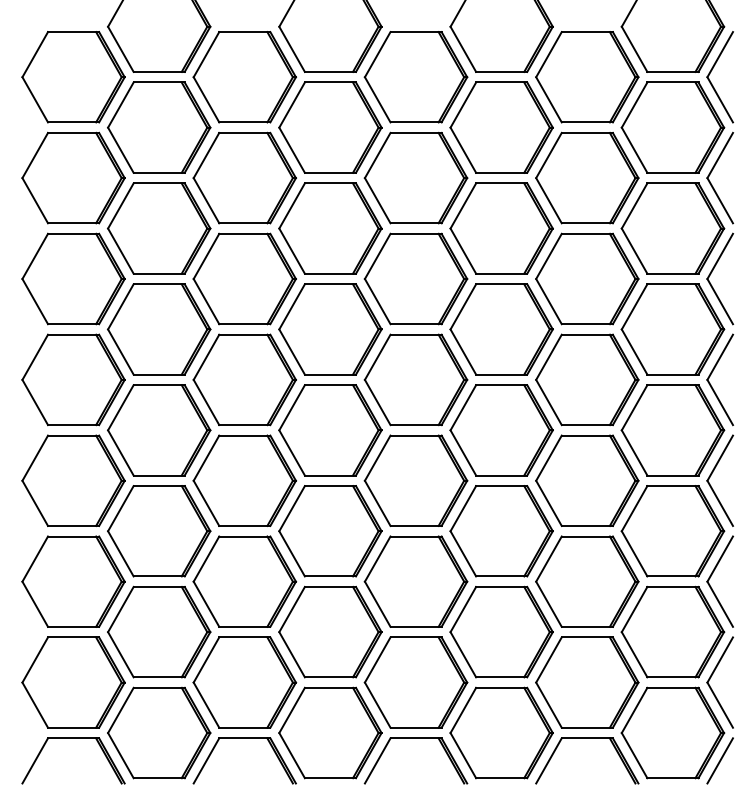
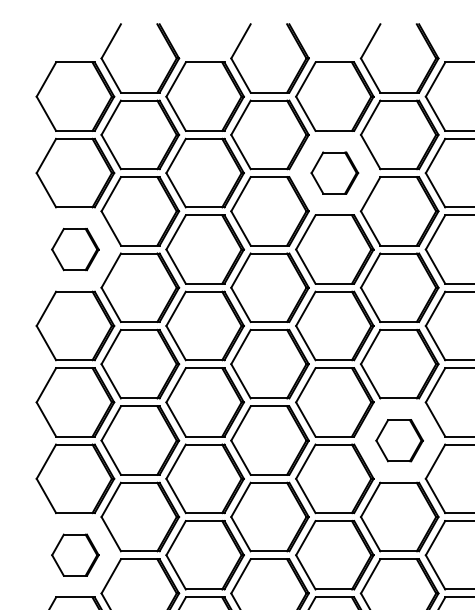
part: (415, 177) -> (334, 172), size x0.6
part: (73, 278) -> (75, 249), size x0.6
part: (501, 531) -> (399, 440), size x0.6
part: (73, 682) -> (75, 555), size x0.6

